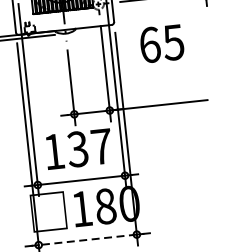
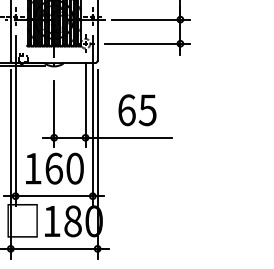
text: (162, 44) -> (137, 110), moved
text: (89, 147) -> (64, 168), 137 -> 160
line: (86, 239) -> (53, 248), dashed -> solid

